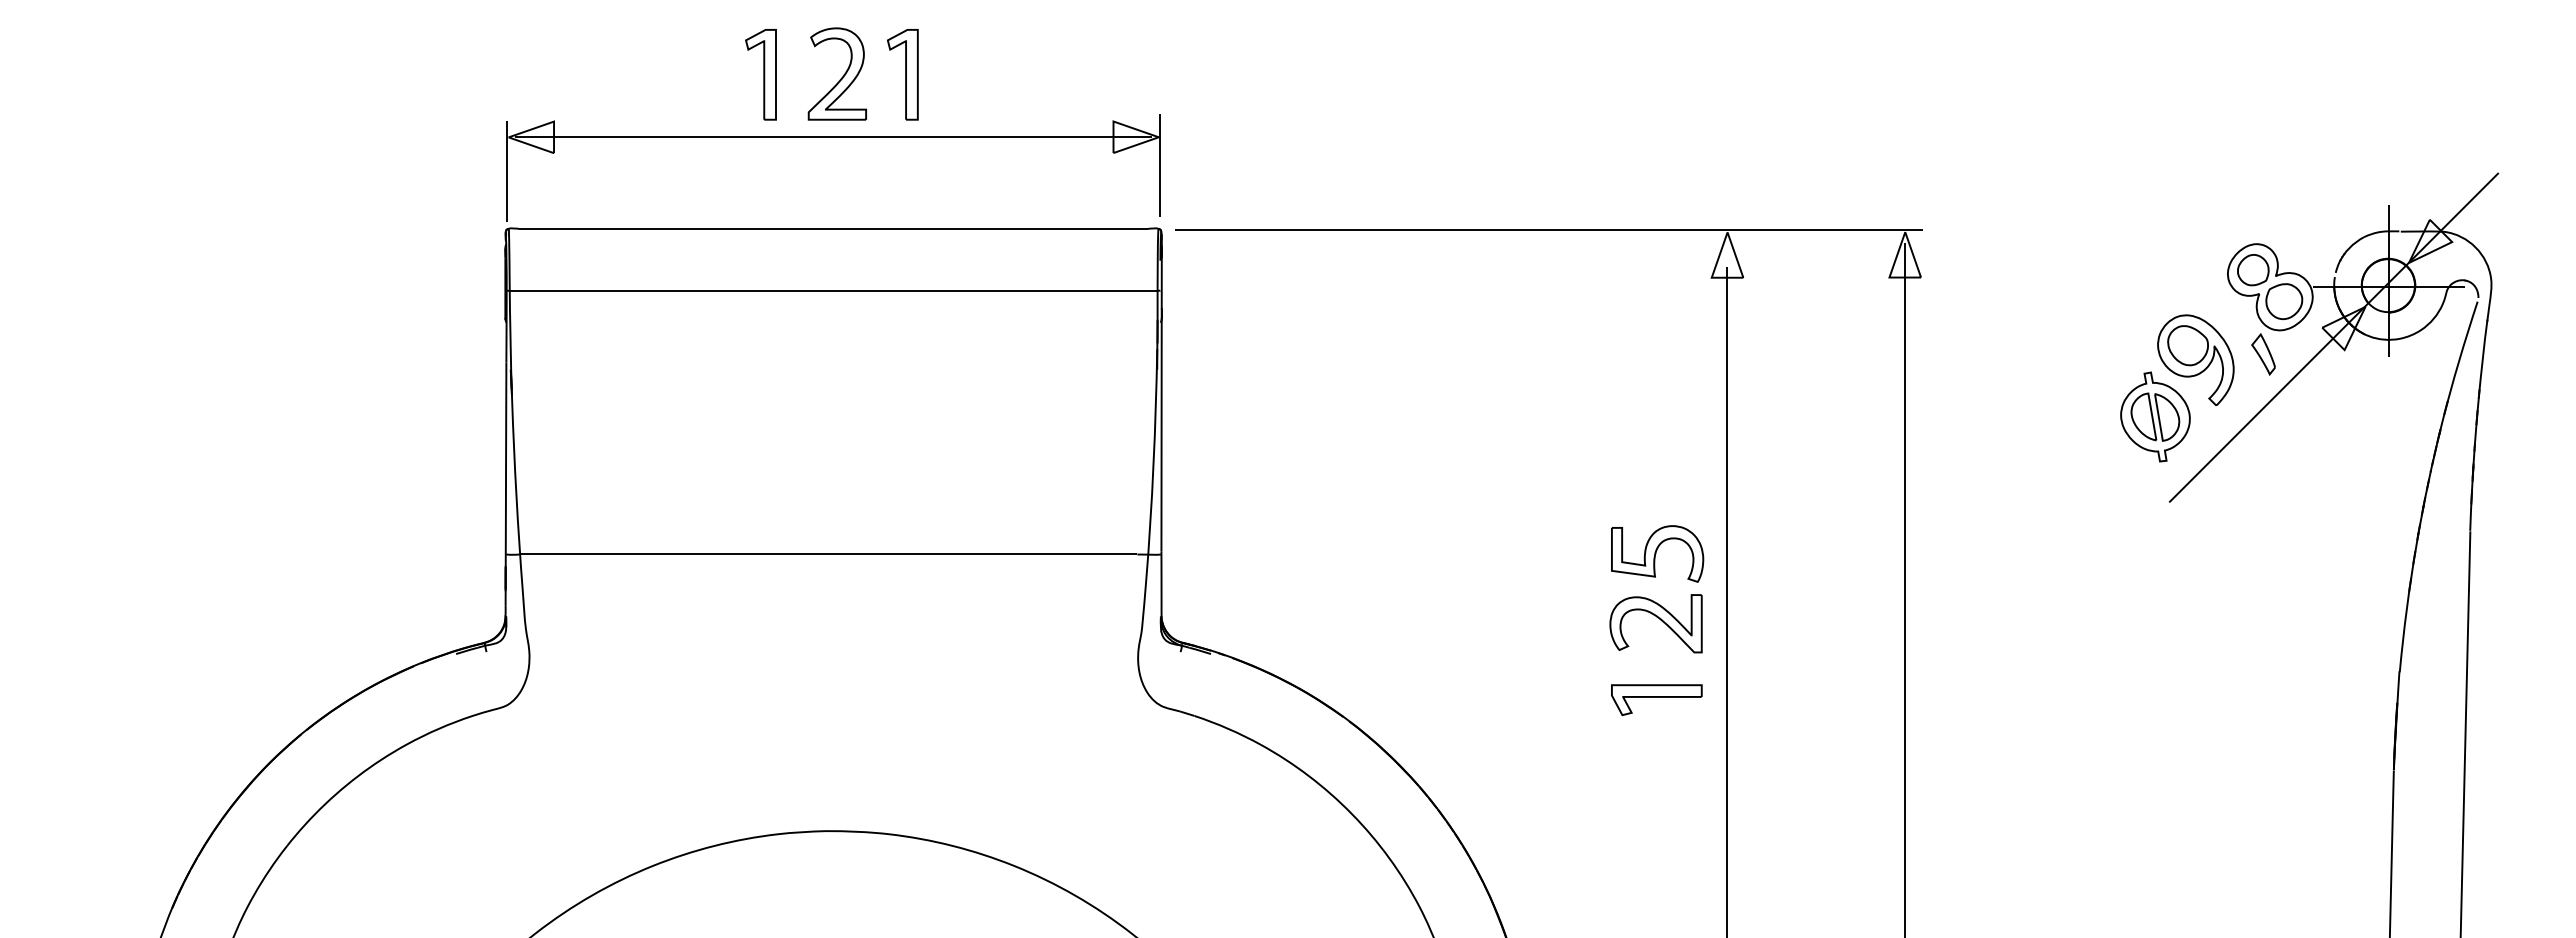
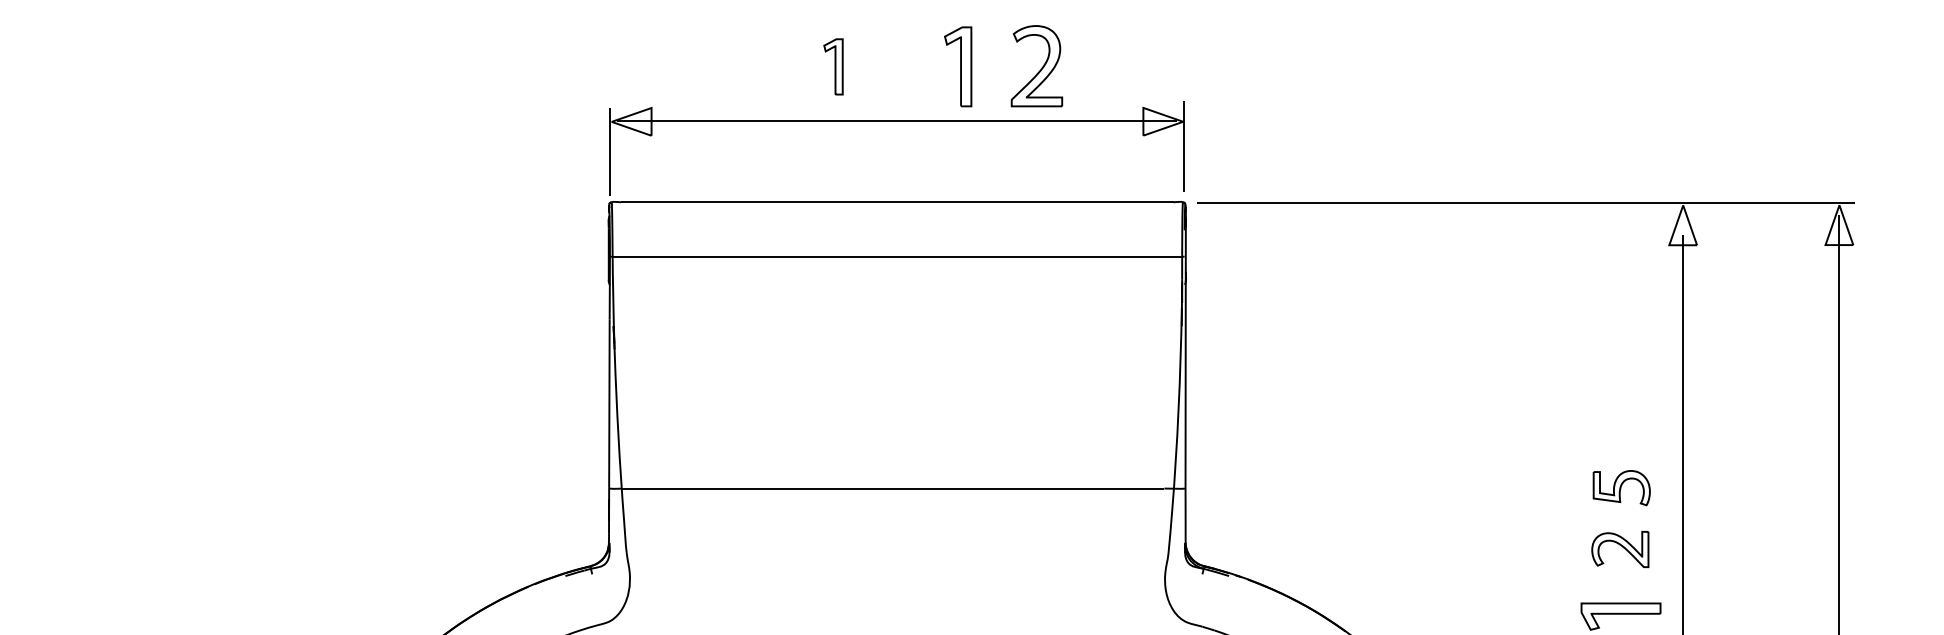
part: (760, 74) -> (833, 66), size x0.7
part: (841, 77) -> (1040, 69), moved
part: (1657, 553) -> (1621, 487), size x0.7
part: (1655, 623) -> (1619, 549), size x0.7

